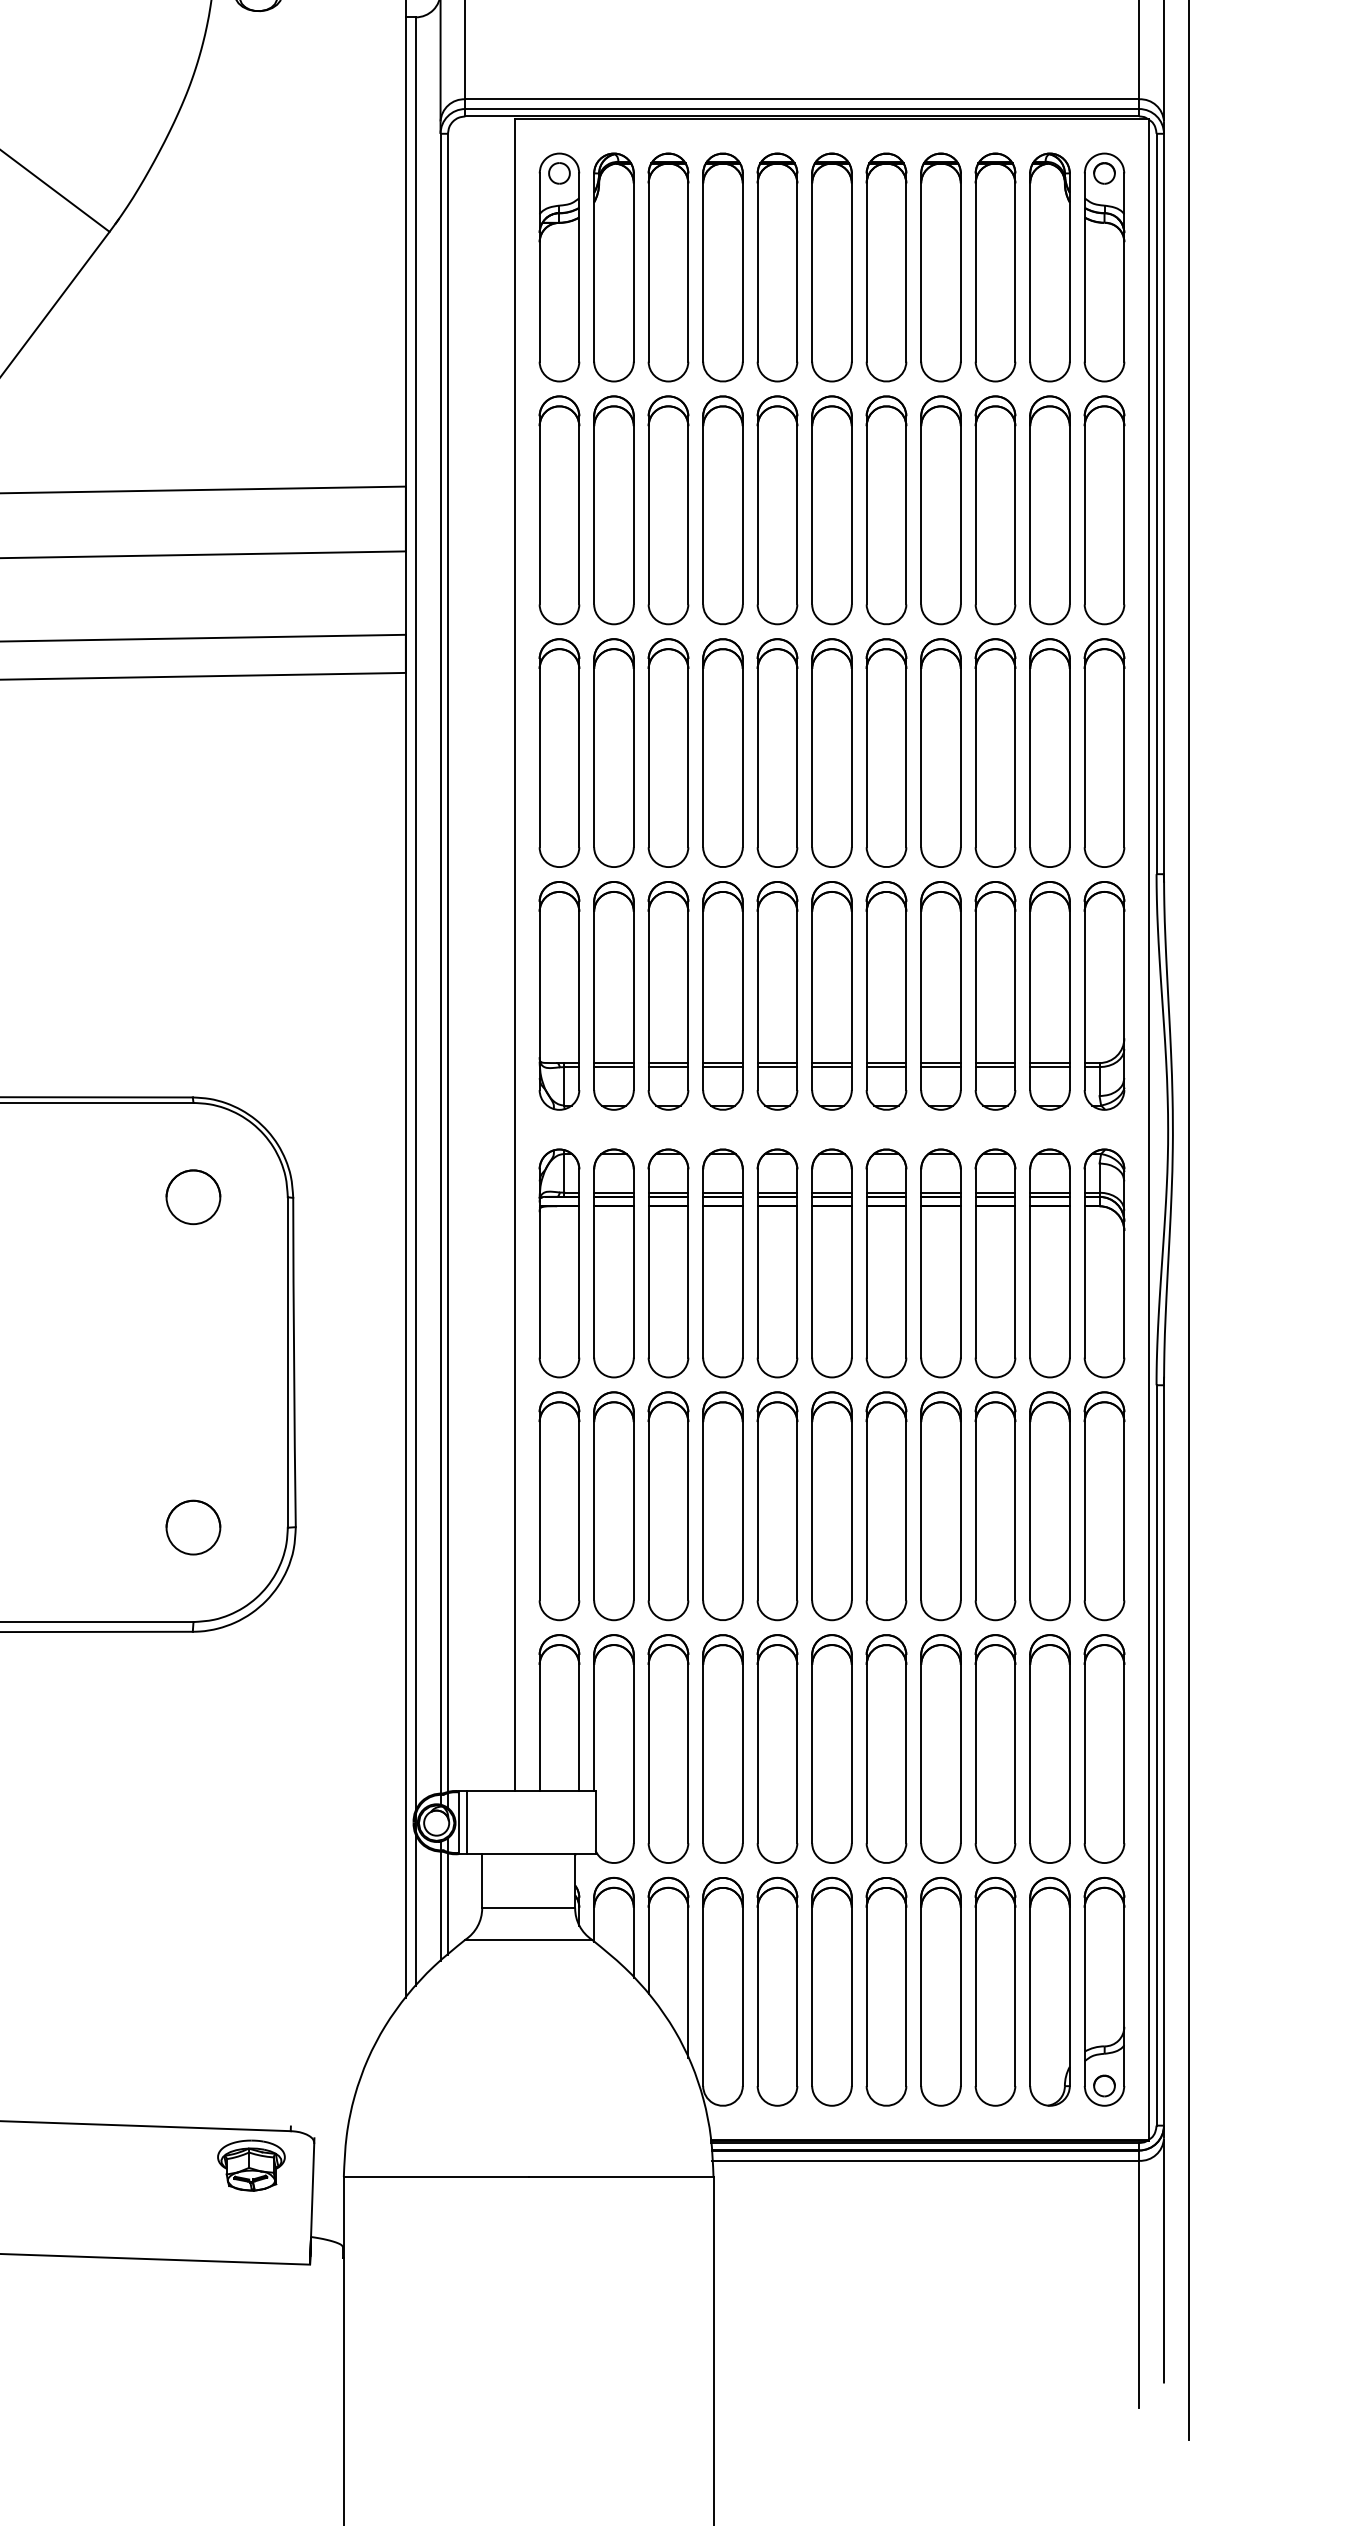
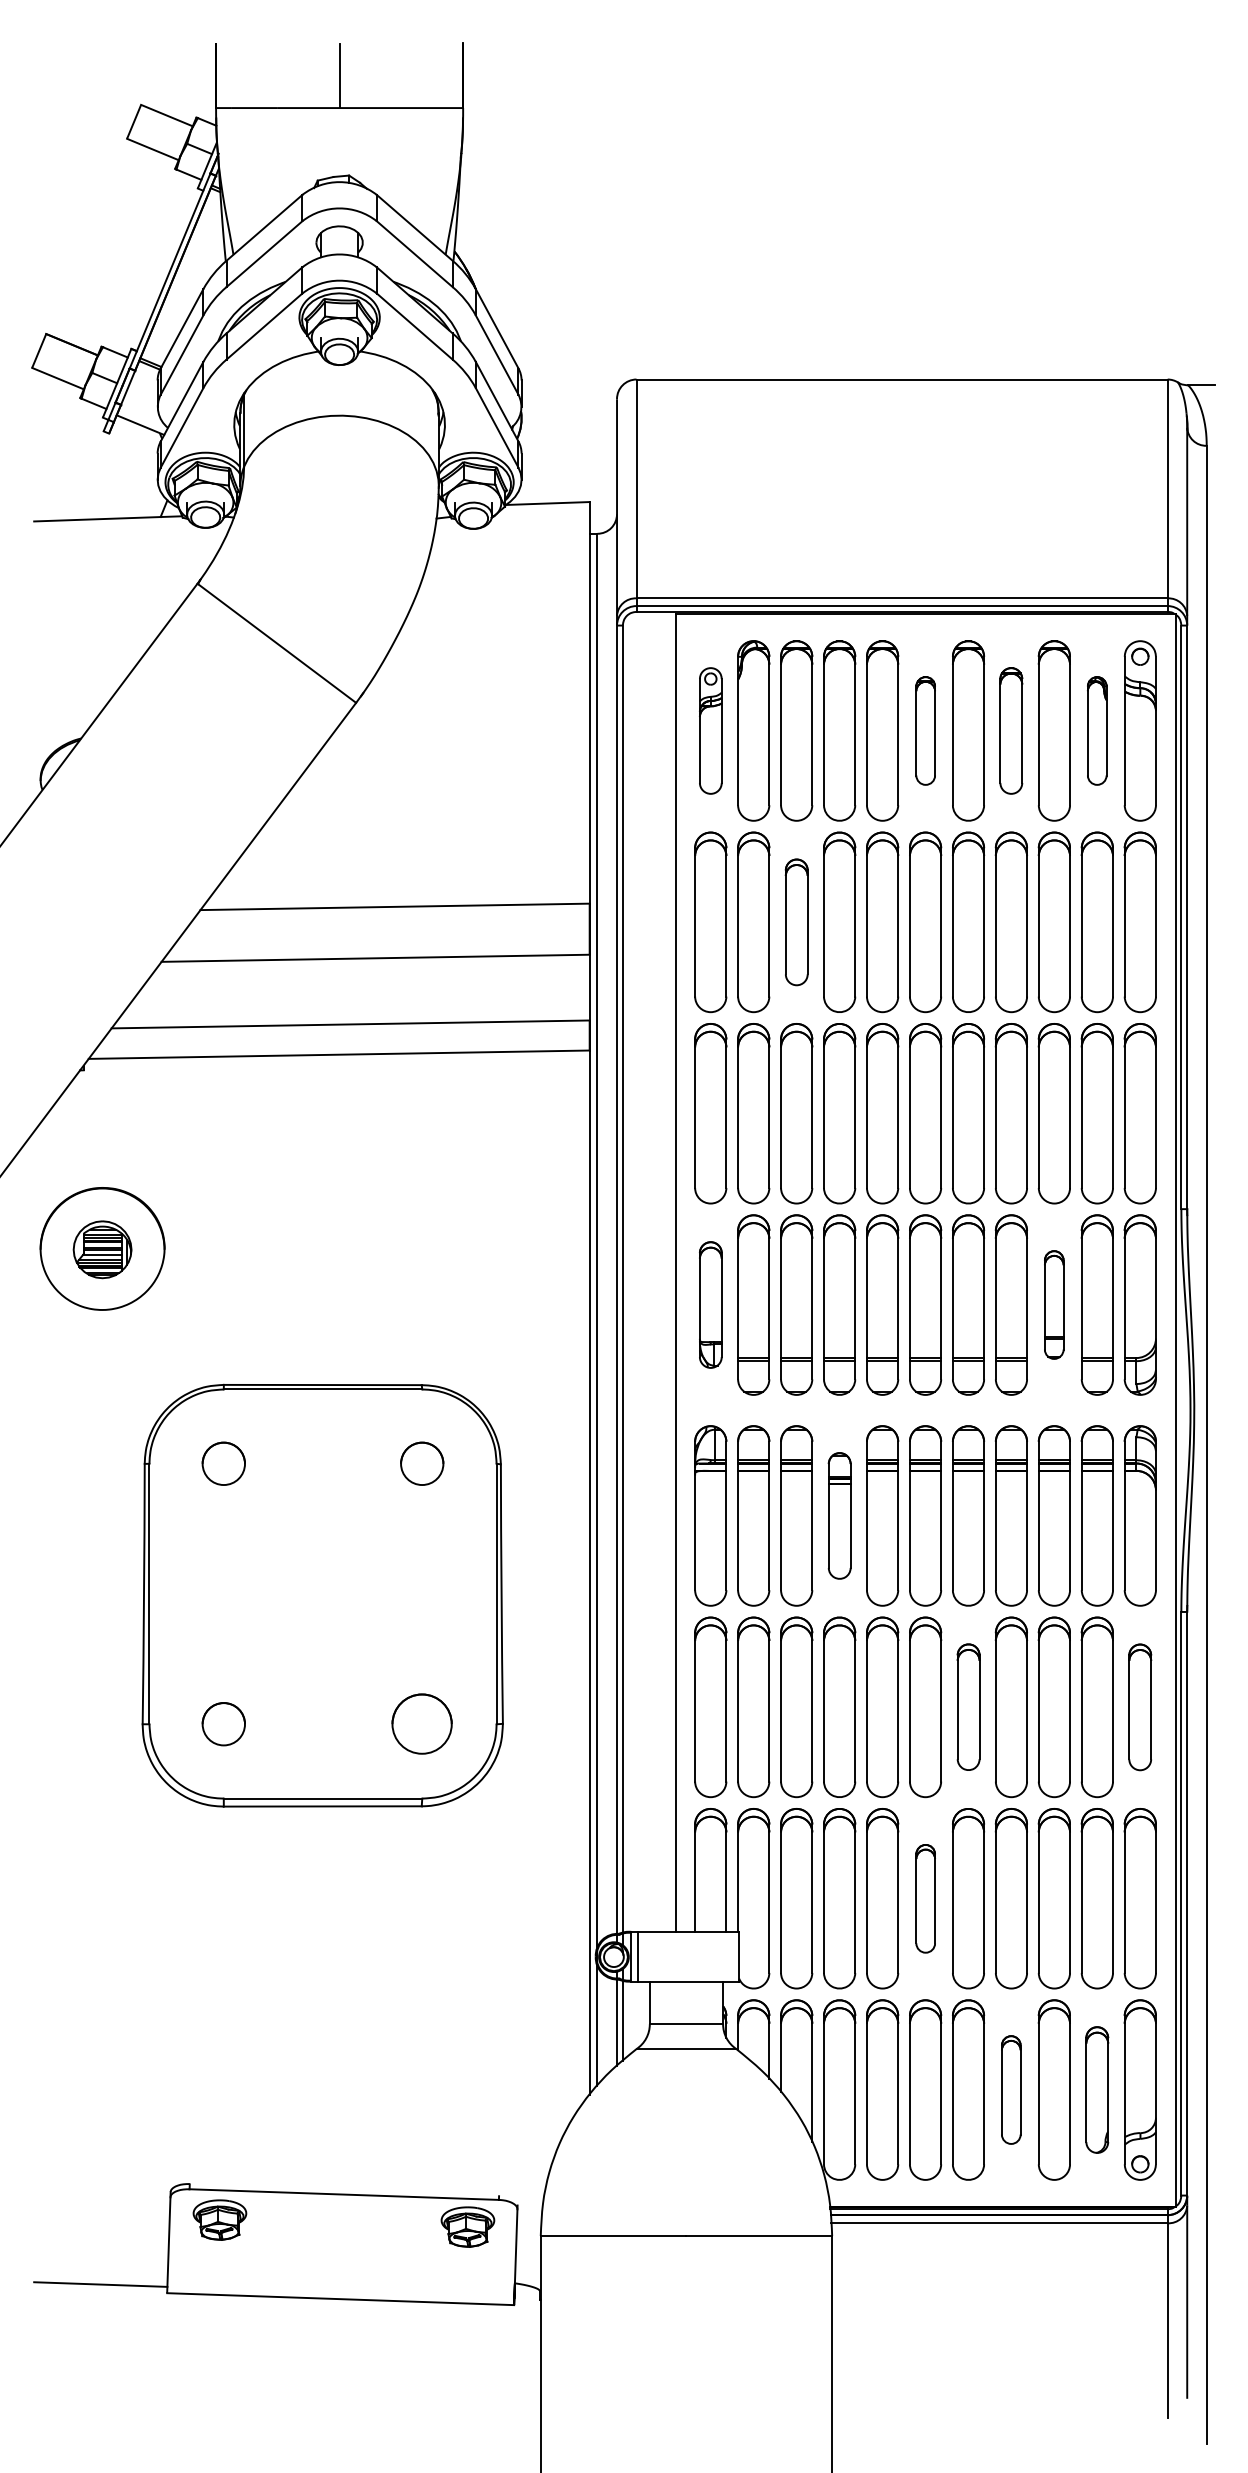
part: (559, 266) -> (710, 730), size x0.7
part: (831, 266) -> (925, 730), size x0.6
part: (939, 266) -> (1010, 730), size x0.7
part: (1048, 266) -> (1096, 730), size x0.6
part: (668, 510) -> (796, 922), size x0.7
part: (559, 995) -> (710, 1304), size x0.7
part: (994, 995) -> (1053, 1304), size x0.6
part: (722, 1262) -> (839, 1515), size x0.7
part: (886, 1505) -> (968, 1706), size x0.7
part: (1103, 1506) -> (1139, 1707), size x0.7
circle: (193, 1528) -> (422, 1724), size x1.4
part: (831, 1748) -> (925, 1898), size x0.6
part: (939, 1991) -> (1010, 2089), size x0.6
part: (1048, 1991) -> (1096, 2089), size x0.7

